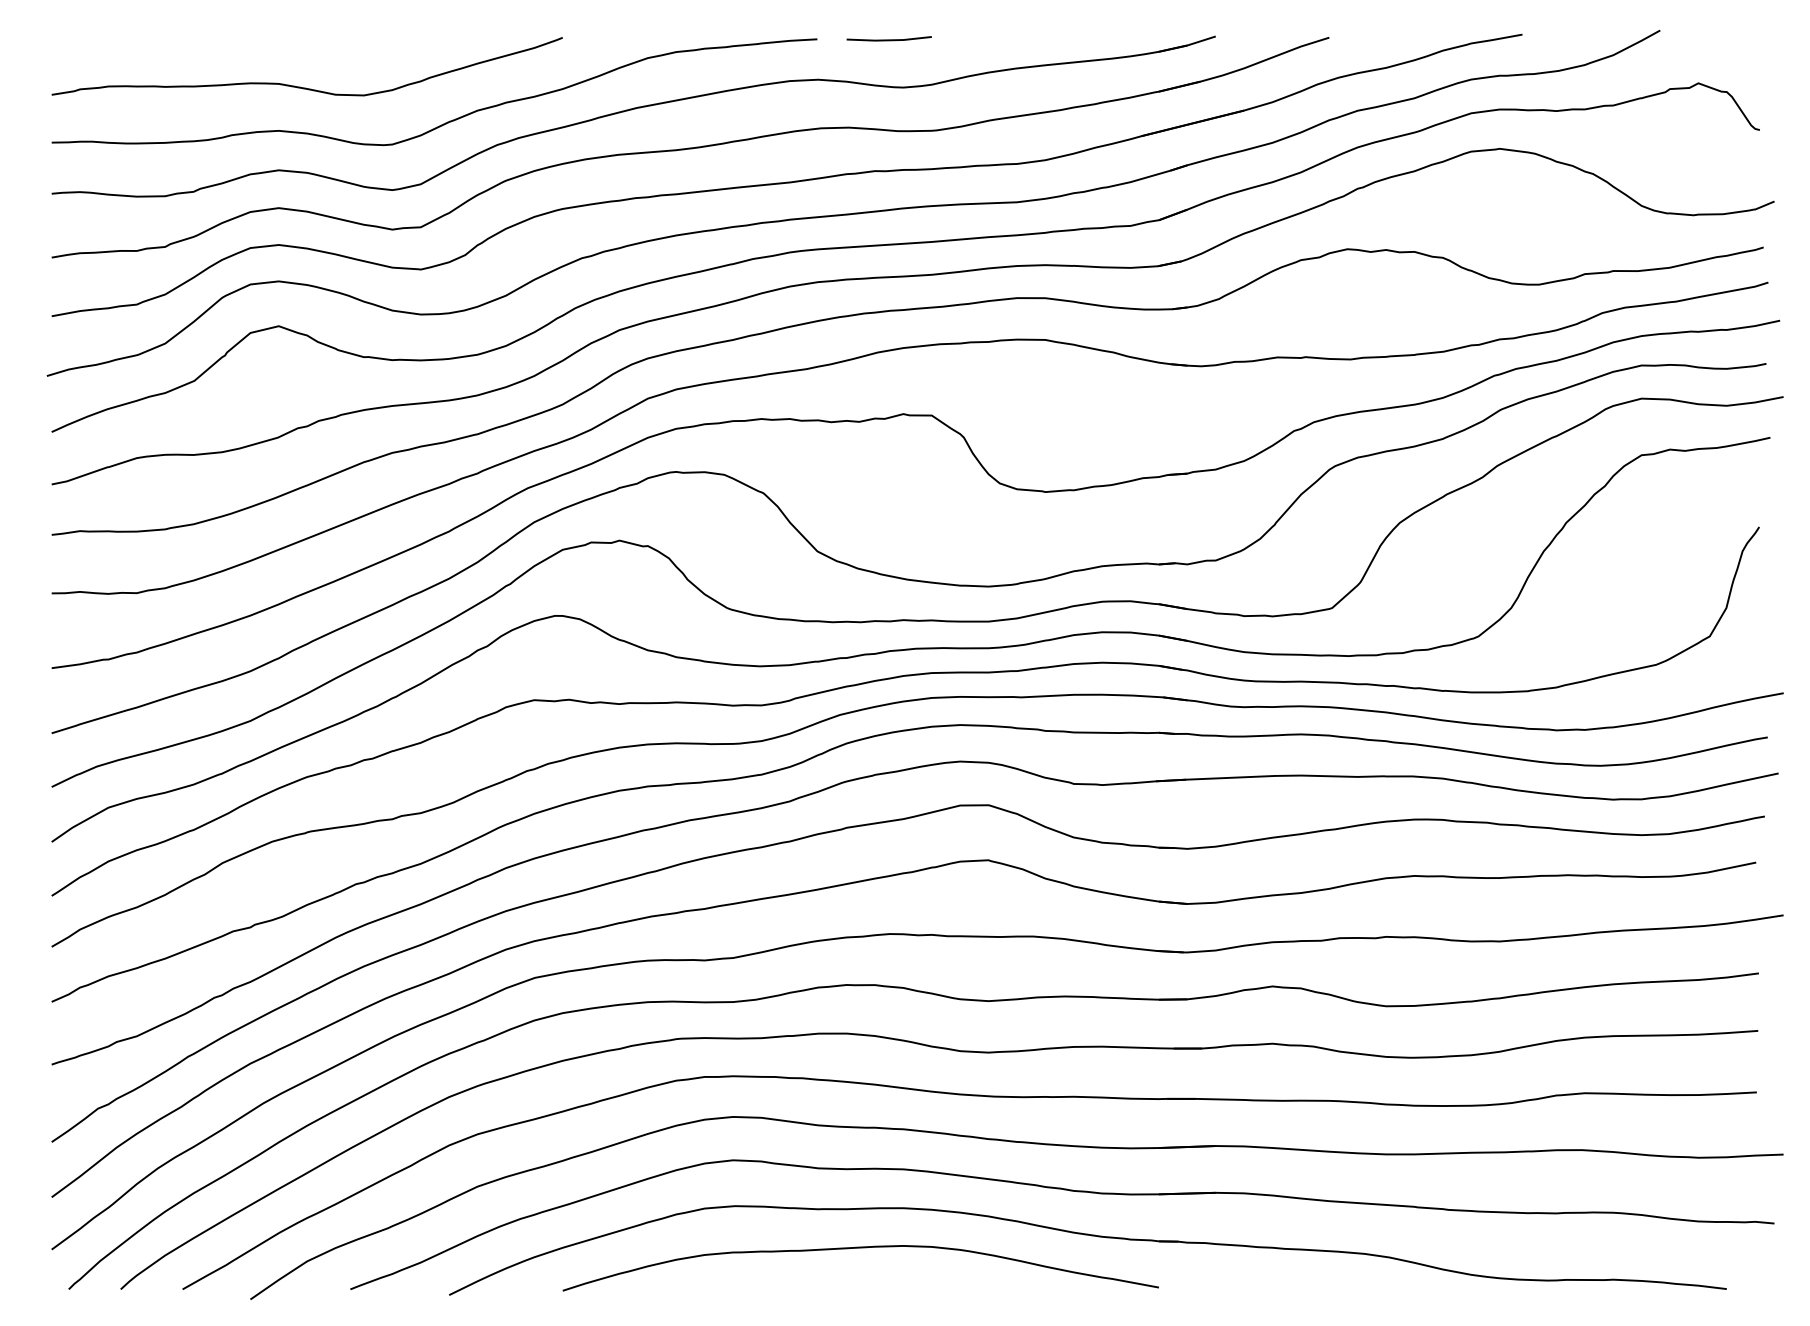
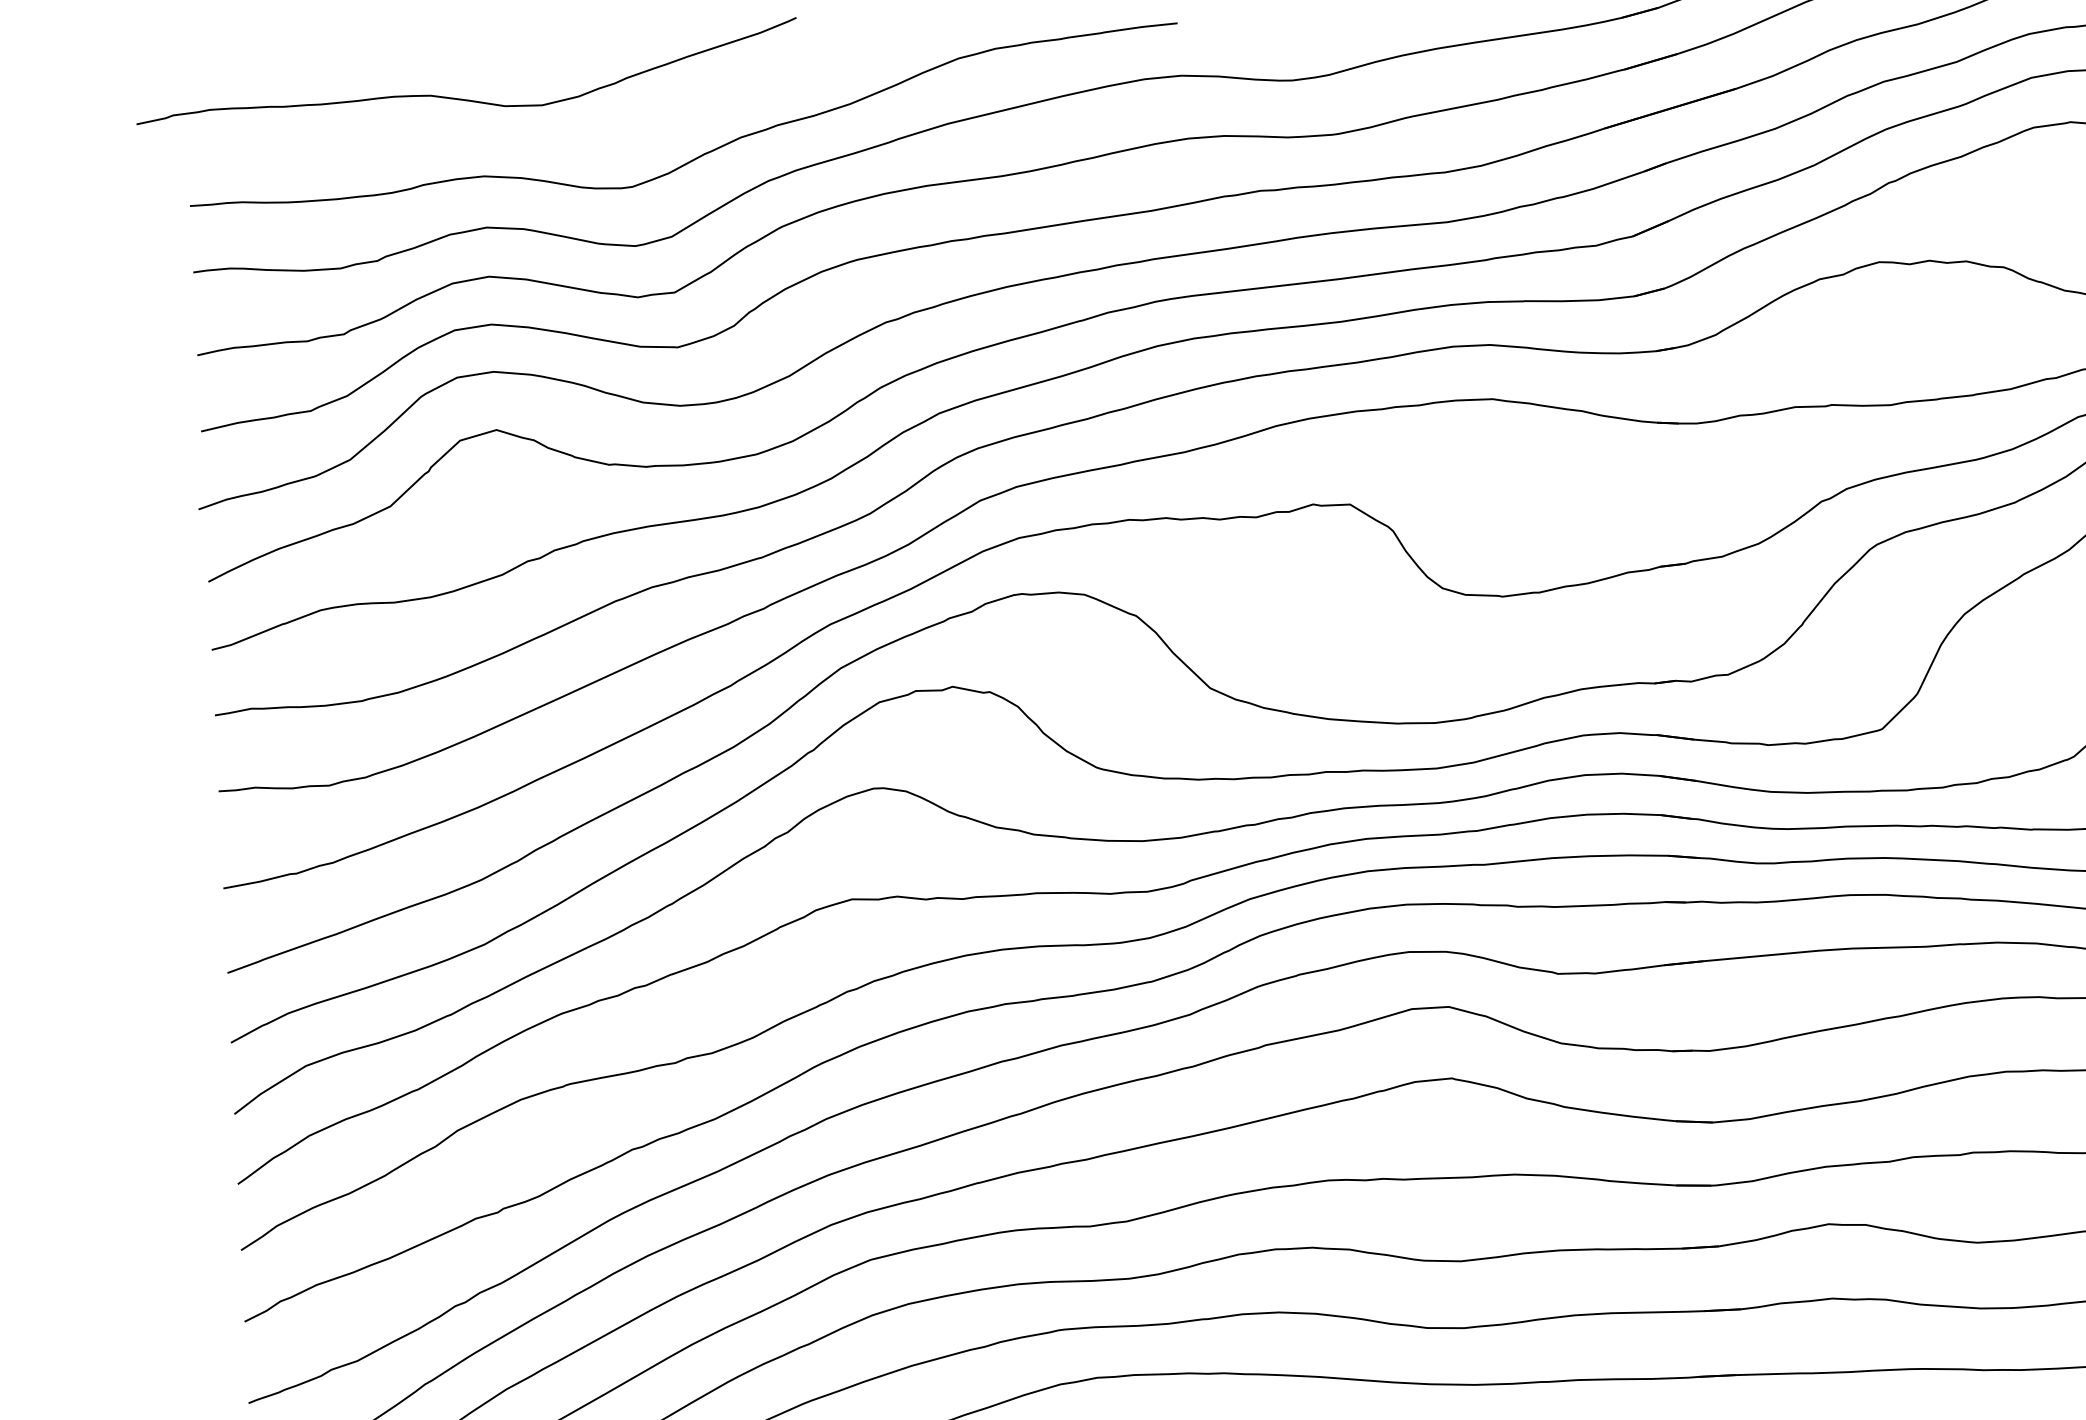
line: (888, 39) -> (1269, 19), removed
curve: (300, 86) -> (459, 97), moved

